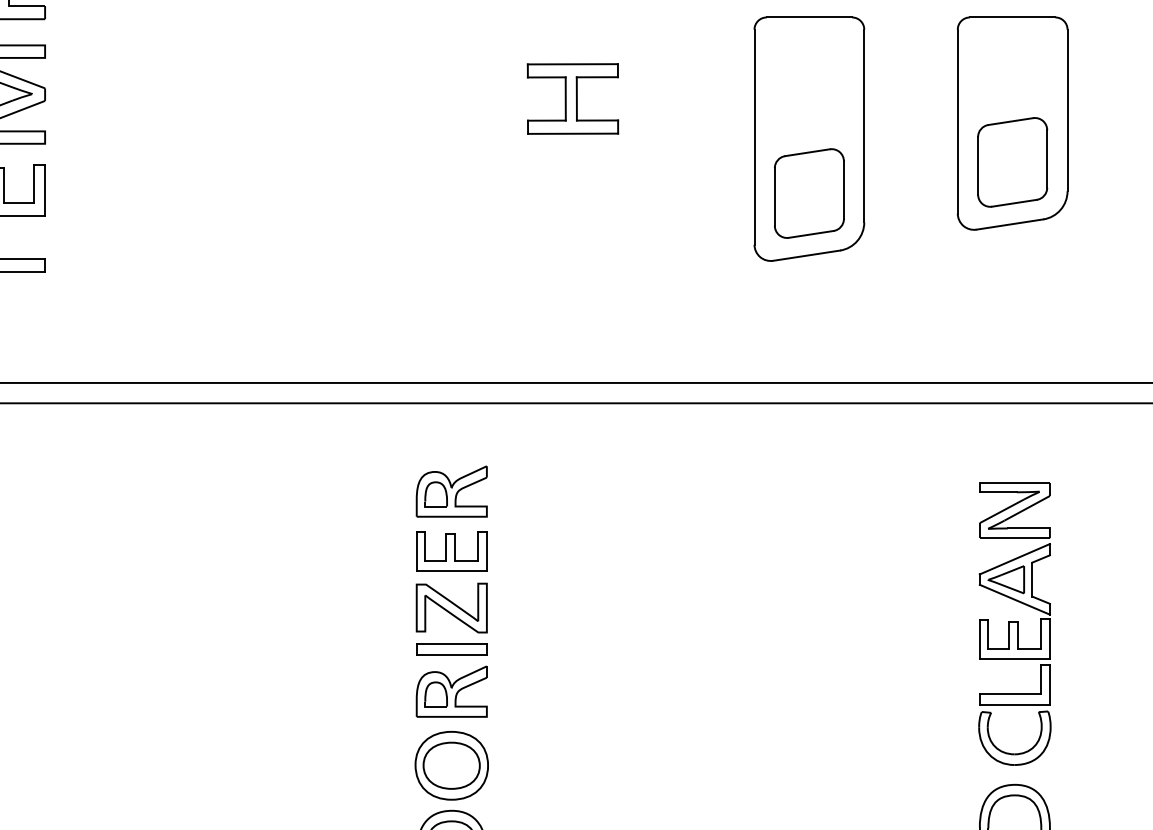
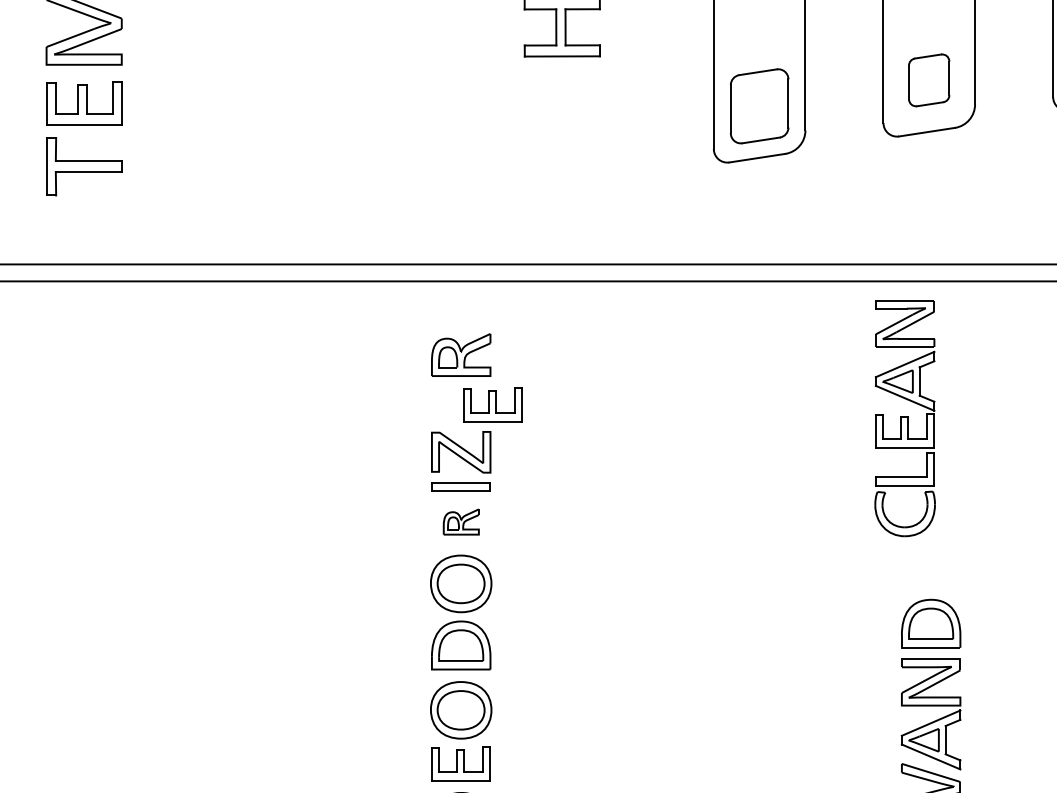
part: (1011, 162) -> (928, 80), size x0.7
part: (450, 550) -> (492, 404), moved
part: (1014, 623) -> (904, 418), moved
part: (452, 691) -> (461, 521), size x0.6

